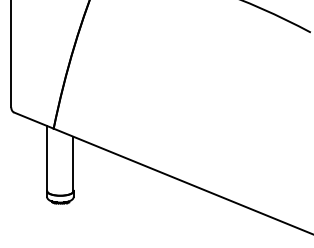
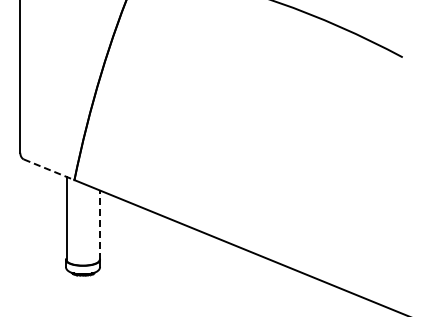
line: (34, 120) -> (49, 169), solid -> dashed
line: (73, 164) -> (99, 225), solid -> dashed

